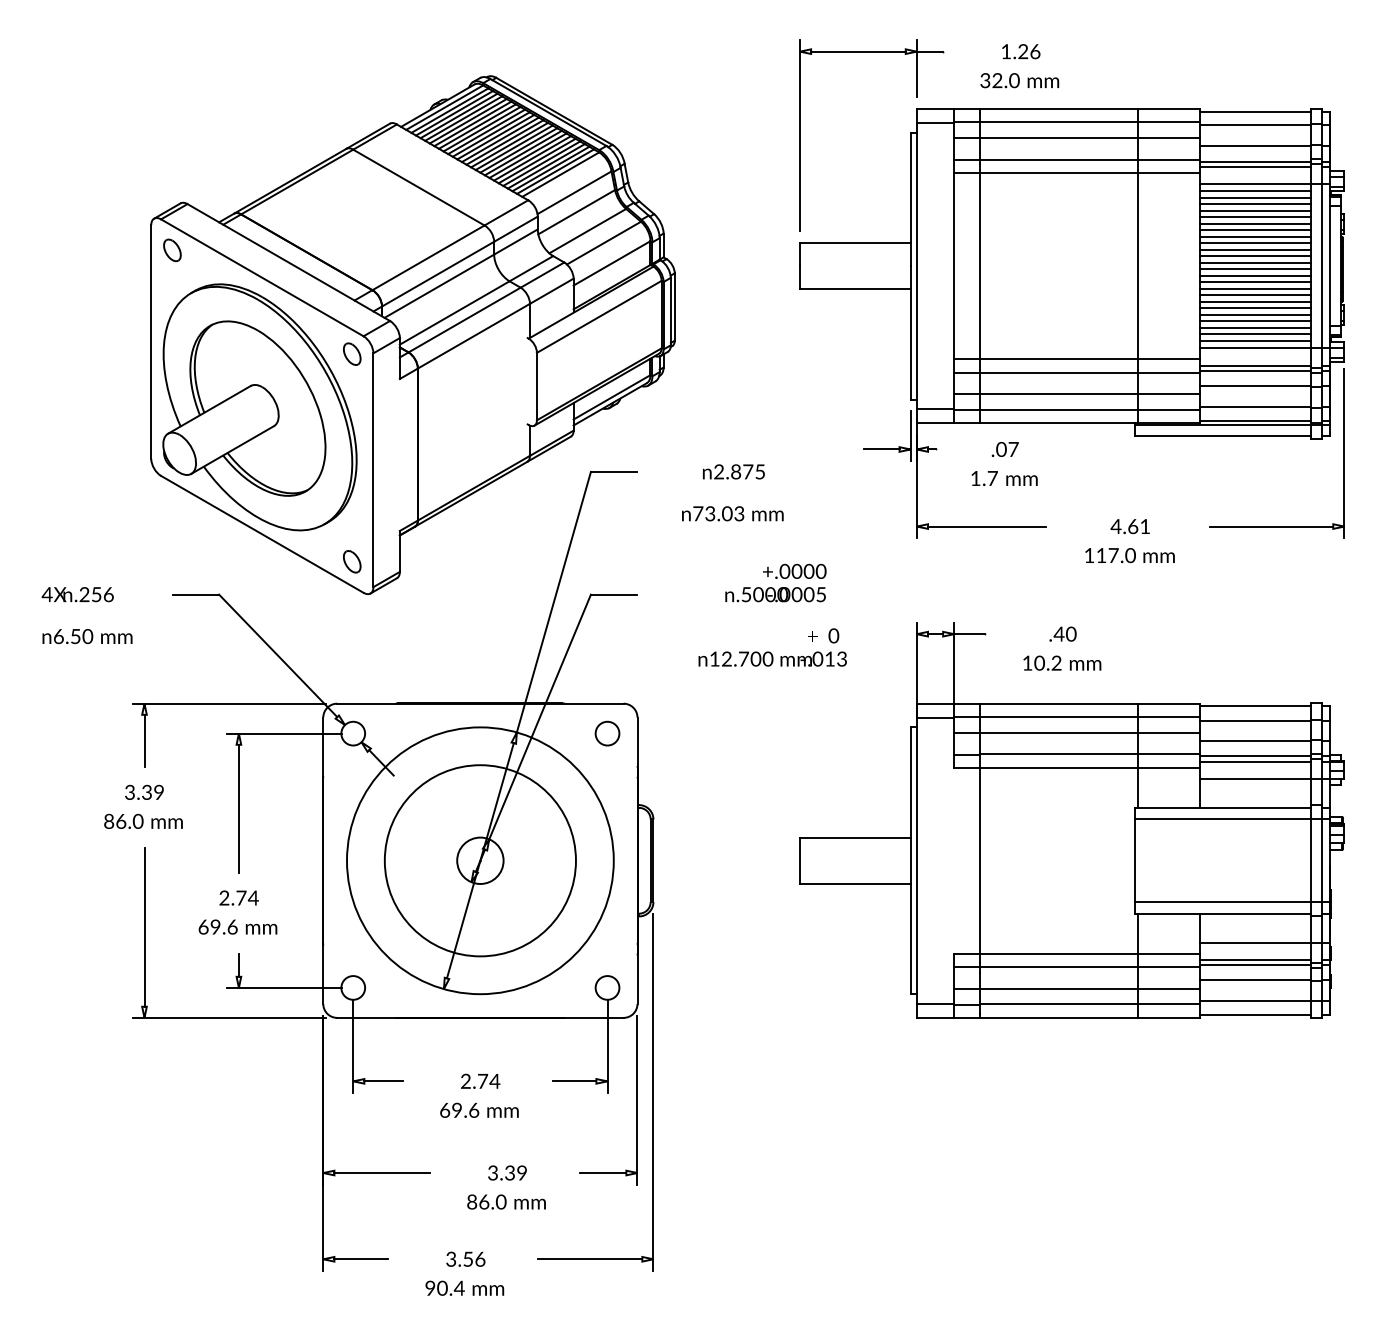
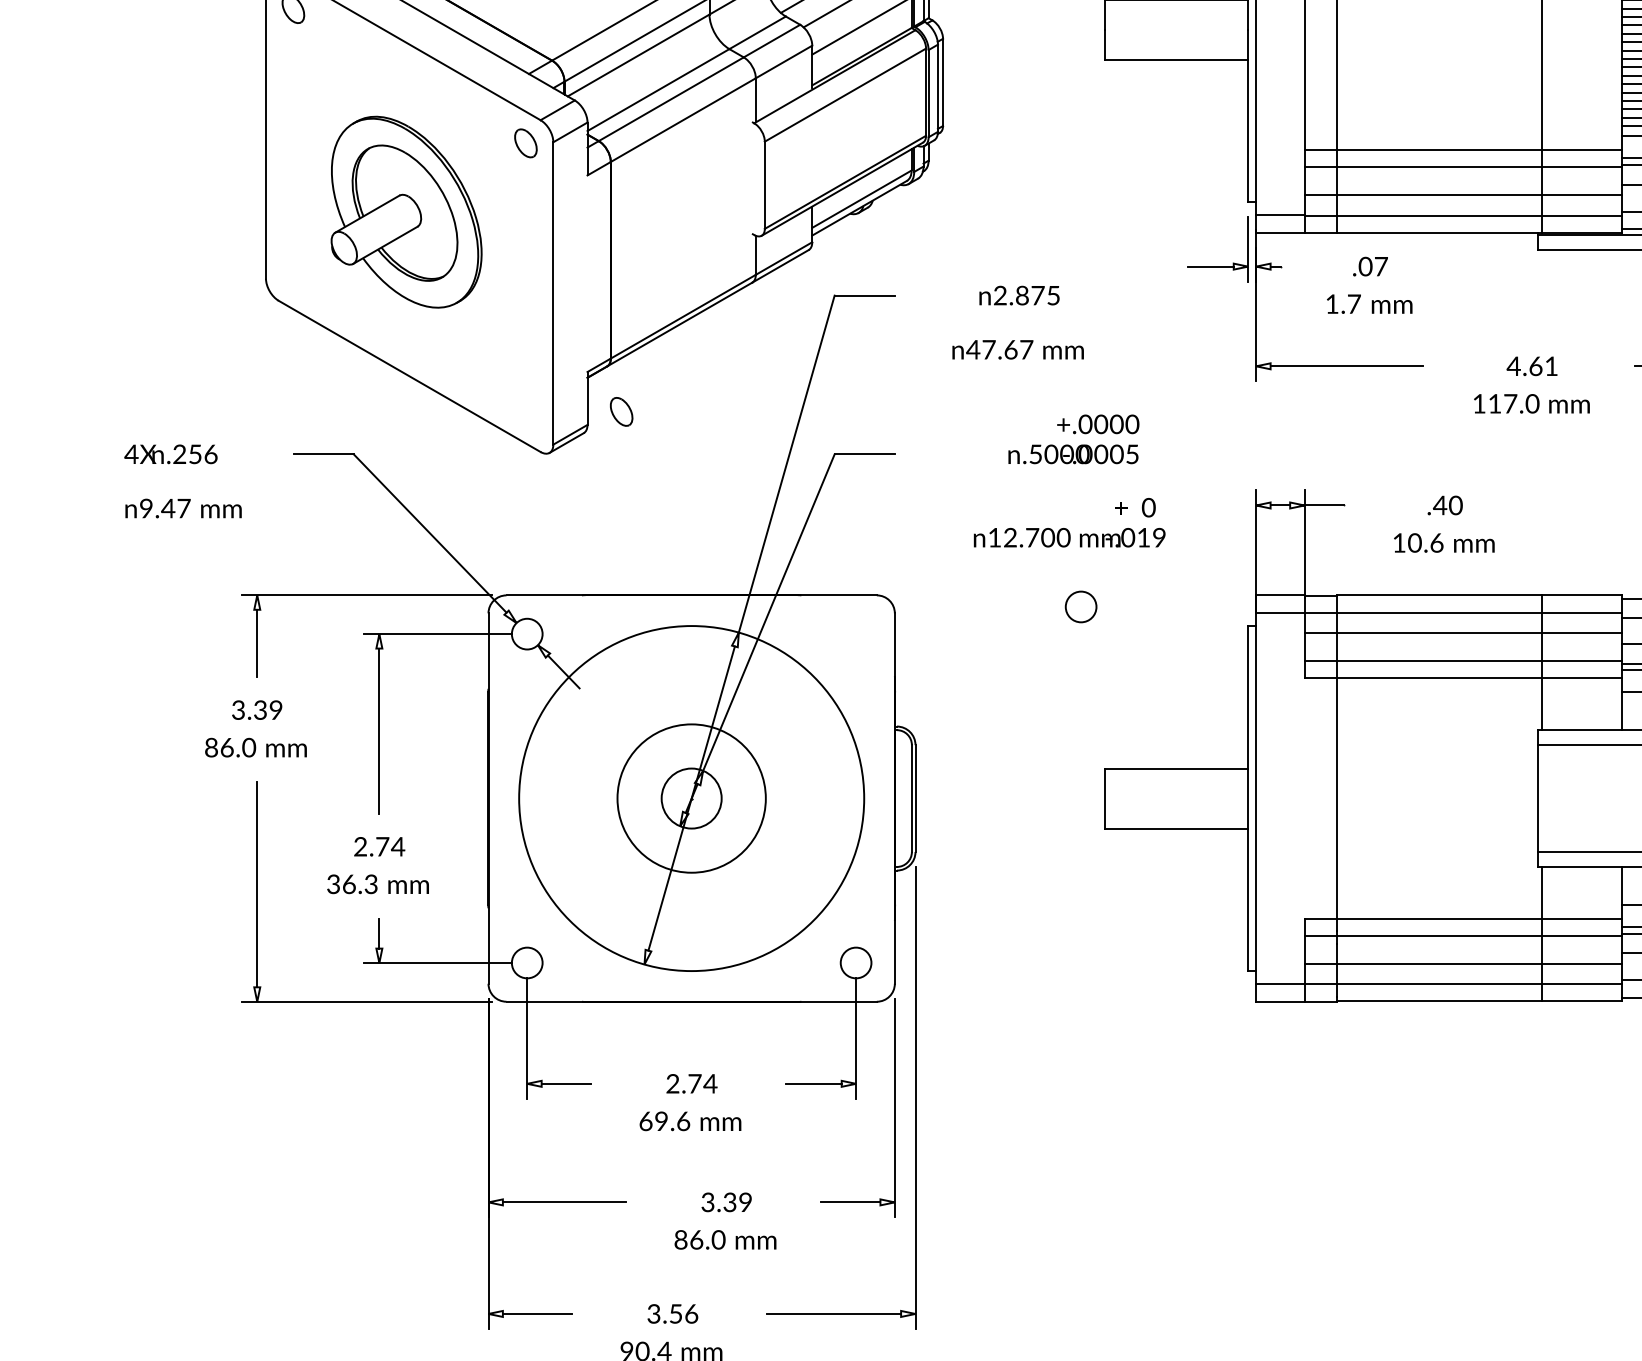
part: (259, 407) -> (405, 212), size x0.6
text: (718, 513) -> (999, 349), 73.03 -> 47.67
part: (352, 561) -> (621, 411), moved
text: (73, 636) -> (165, 508), 6.50 -> 9.47
text: (841, 659) -> (1158, 538), -.013 -> -.019
text: (1056, 662) -> (1436, 542), 10.2 -> 10.6
circle: (607, 733) -> (1081, 606), moved
circle: (479, 860) -> (690, 798), size x0.6
text: (217, 926) -> (351, 883), 69.6 -> 36.3

